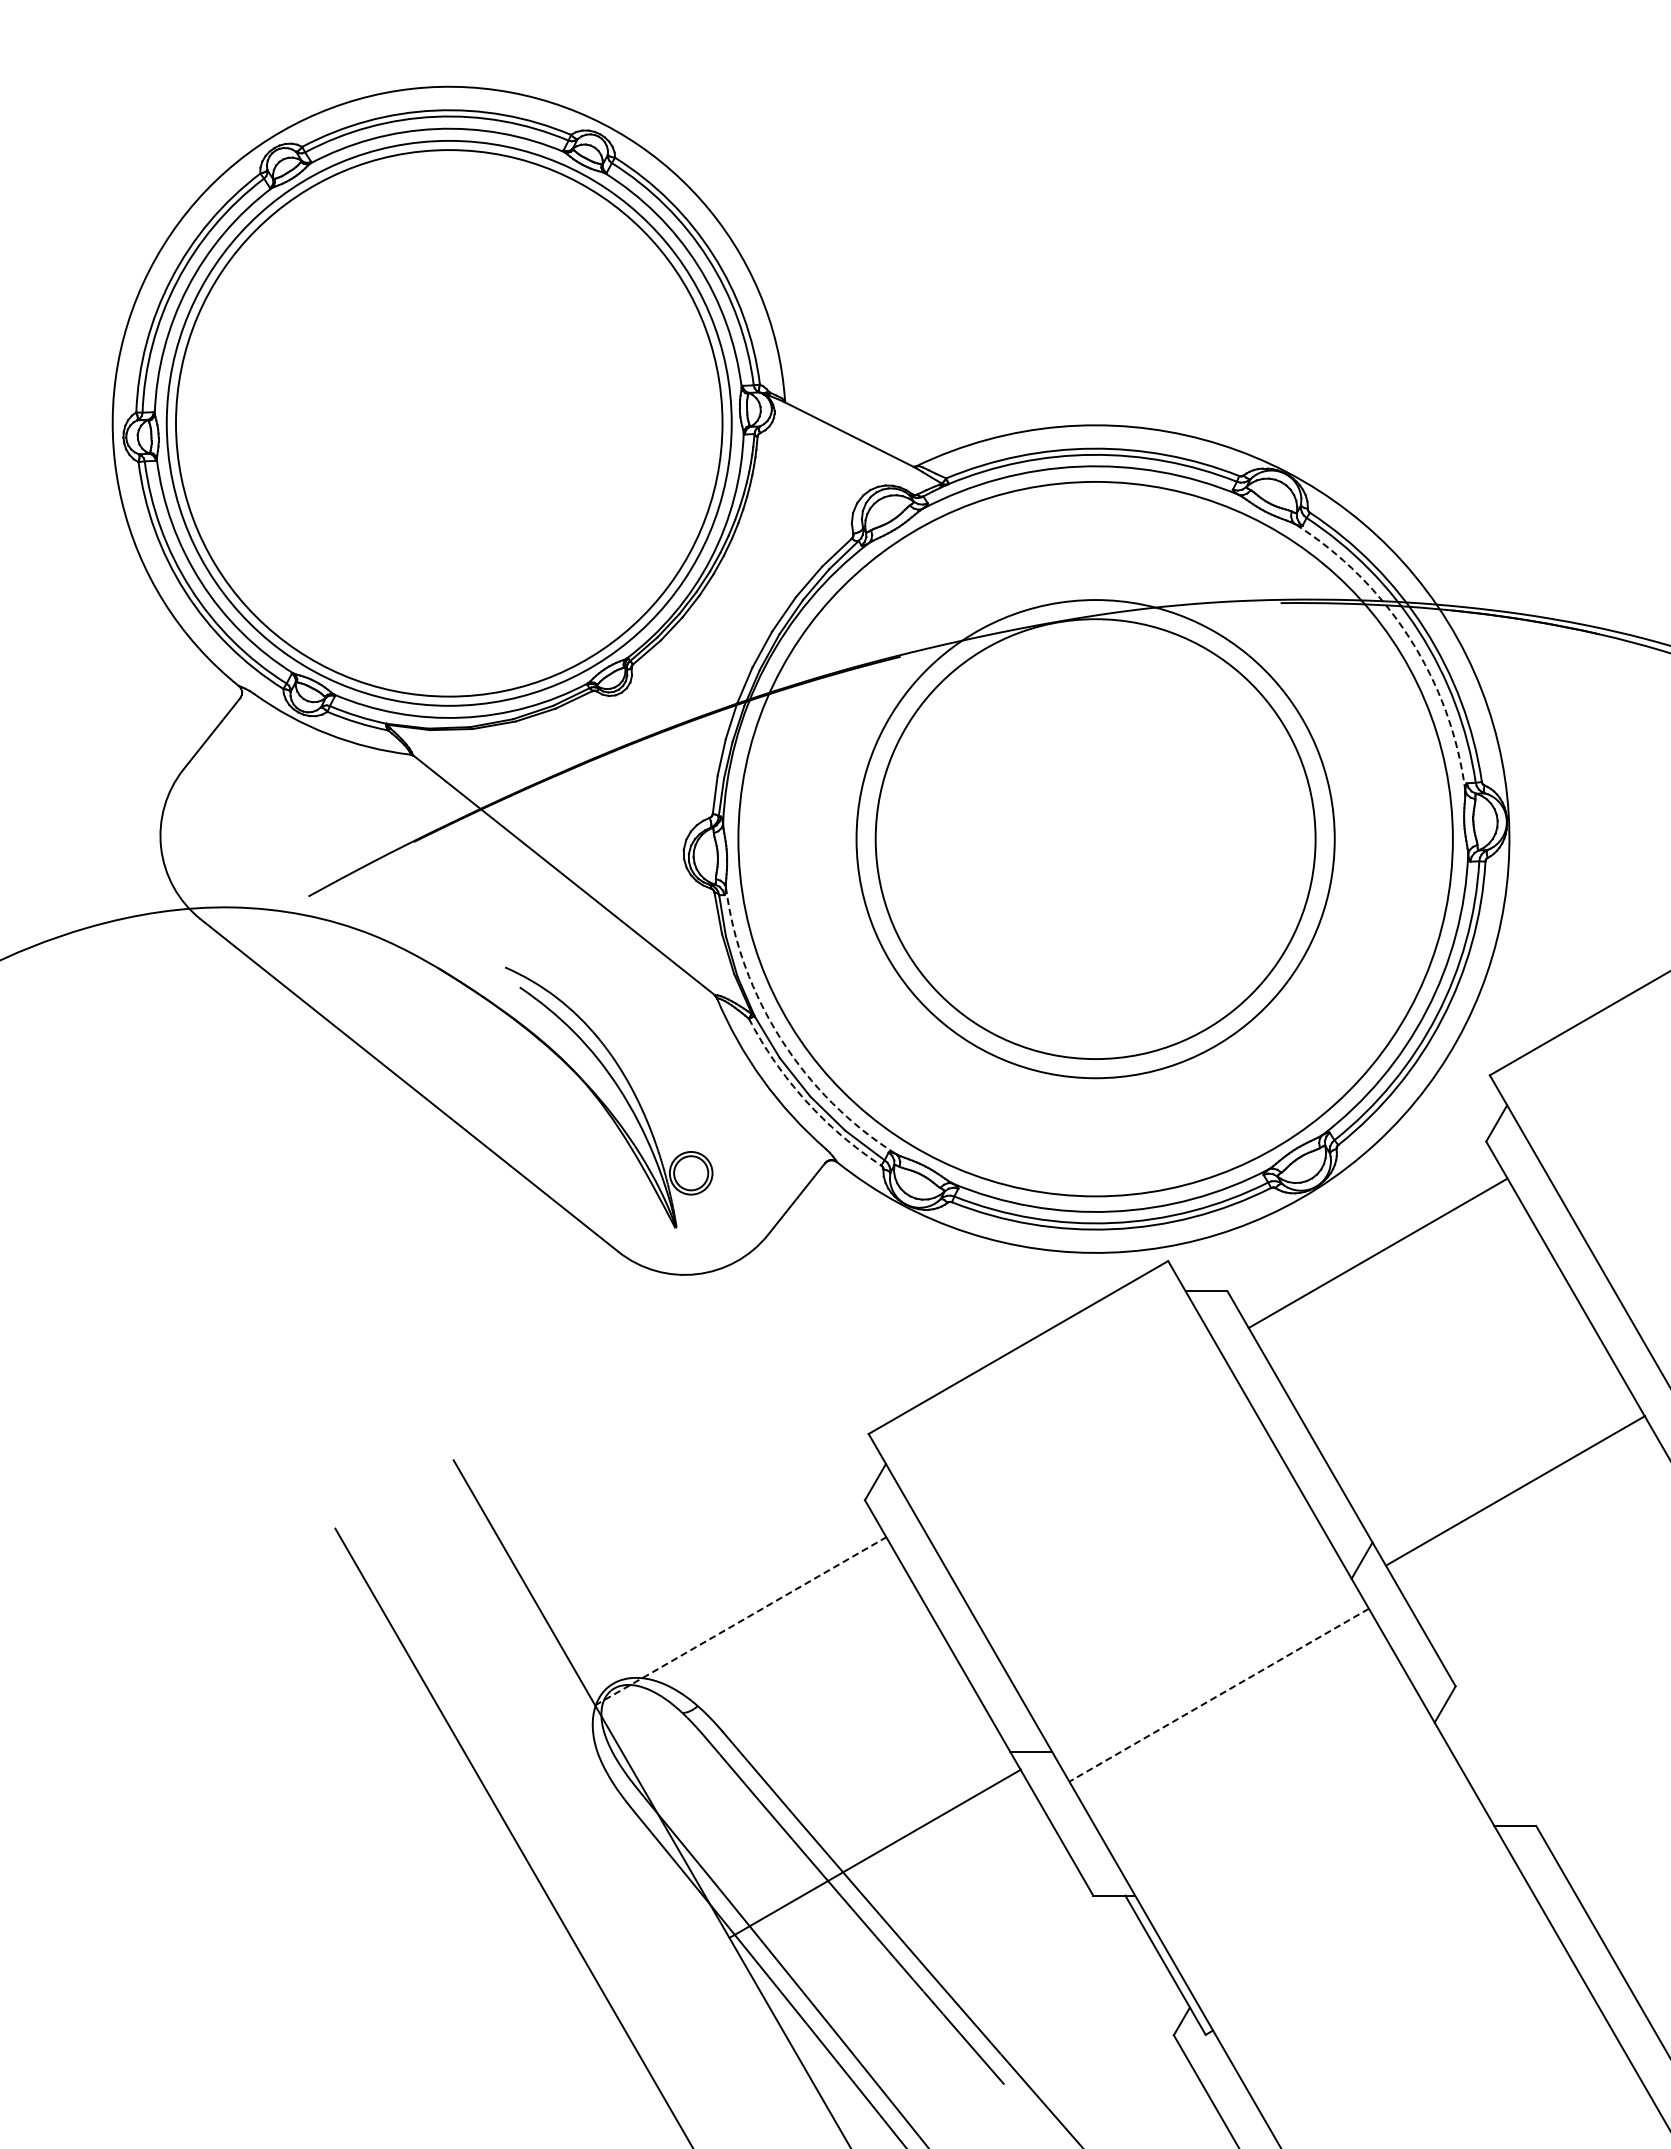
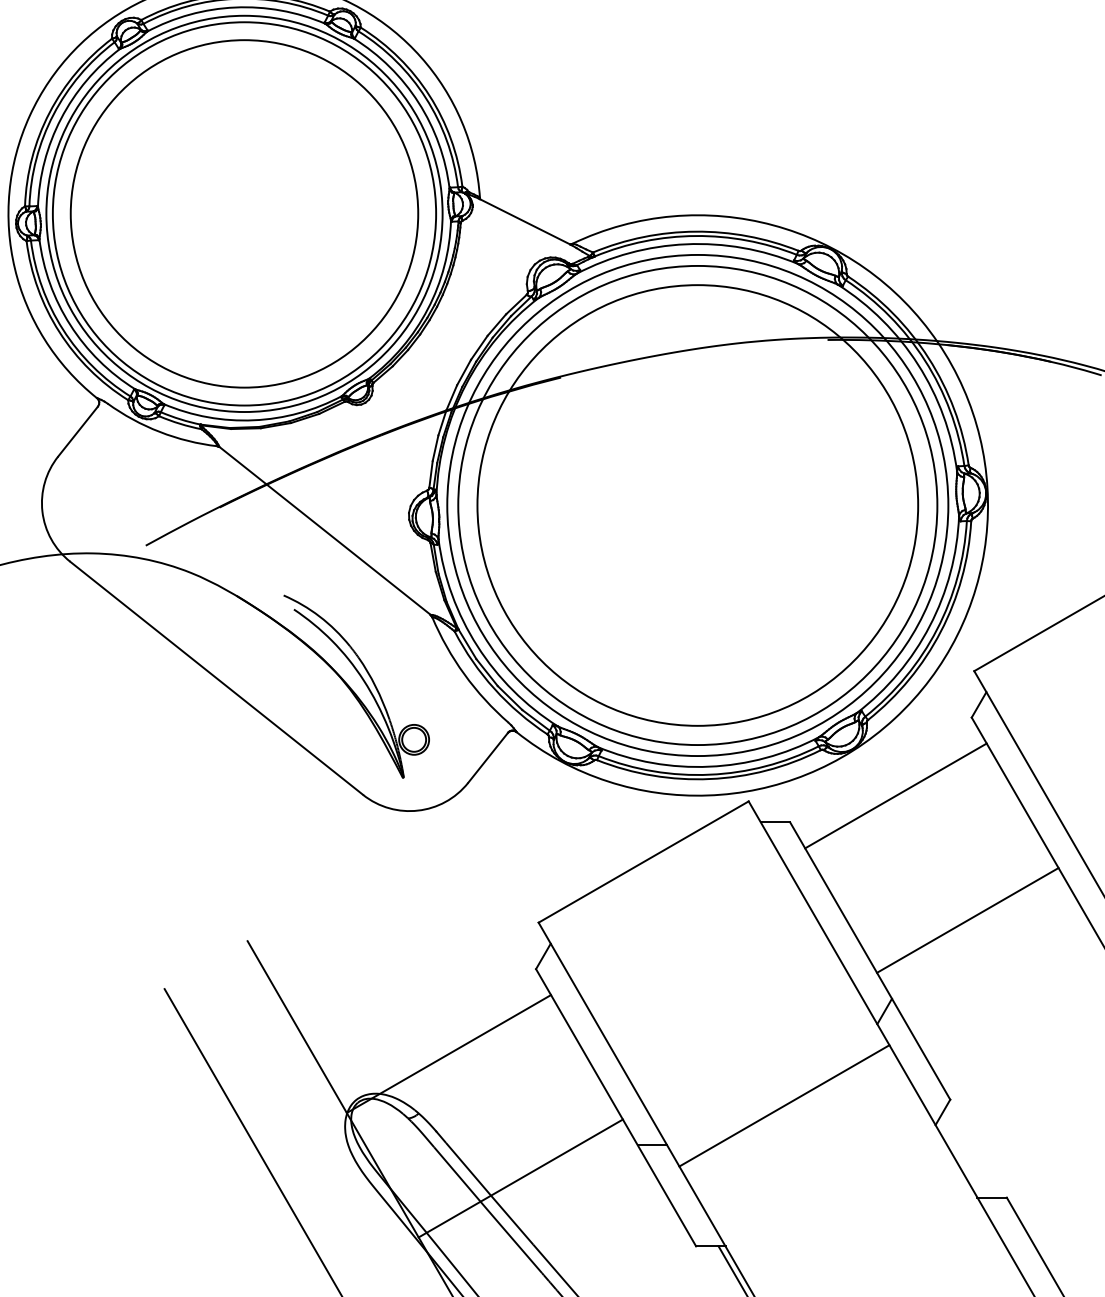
circle: (448, 422) -> (243, 213), added
arc: (1409, 638) -> (917, 364), dashed -> solid
circle: (1095, 838) -> (697, 505), size x1.43
circle: (1095, 838) -> (697, 505), size x1.43
arc: (781, 1039) -> (477, 646), dashed -> solid
arc: (805, 1100) -> (494, 688), dashed -> solid
line: (1515, 1490) -> (967, 920), moved
line: (741, 1621) -> (449, 1054), dashed -> solid
line: (1219, 1695) -> (784, 1106), dashed -> solid
line: (874, 1853) -> (520, 1178), moved

